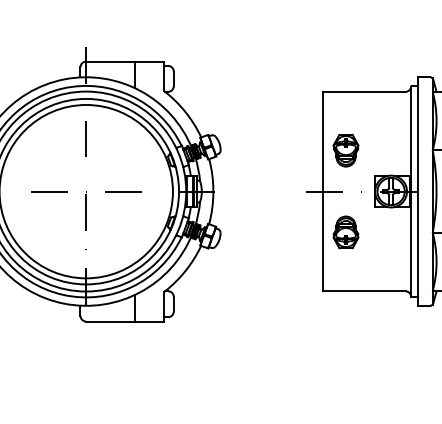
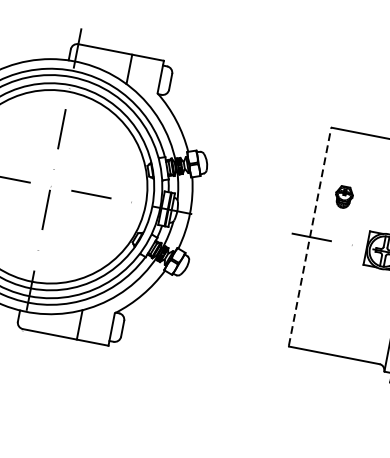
part: (345, 150) -> (343, 196), size x0.6
line: (322, 191) -> (309, 236), solid -> dashed
part: (345, 232) -> (326, 286), removed

